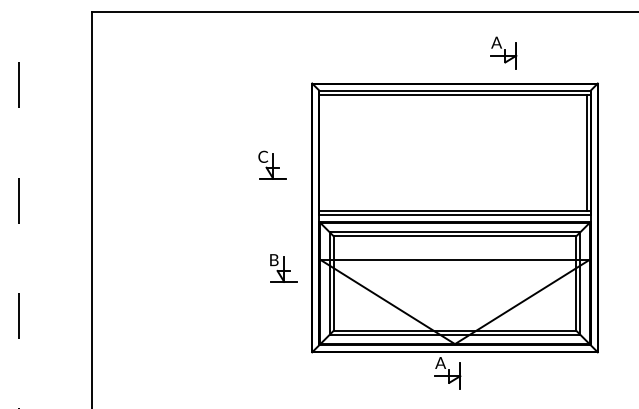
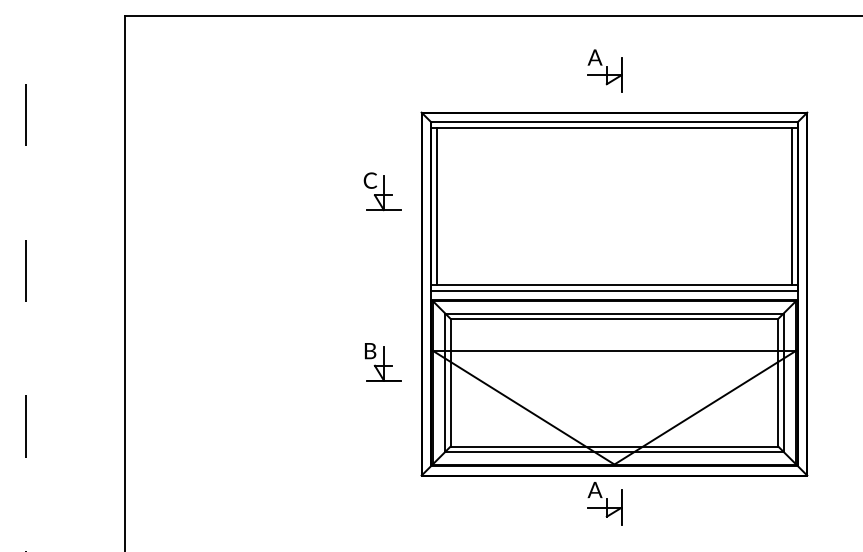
part: (503, 52) -> (604, 70), moved
line: (323, 152) -> (436, 205), added
part: (272, 164) -> (382, 190), moved

